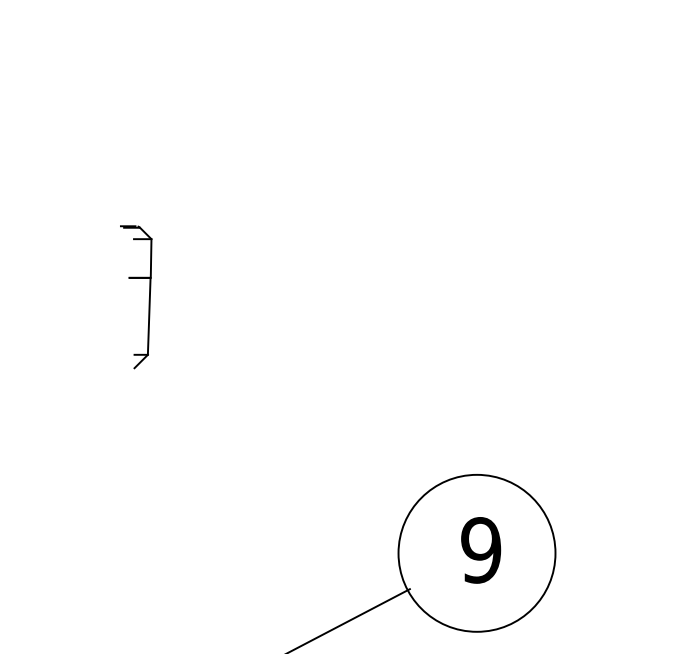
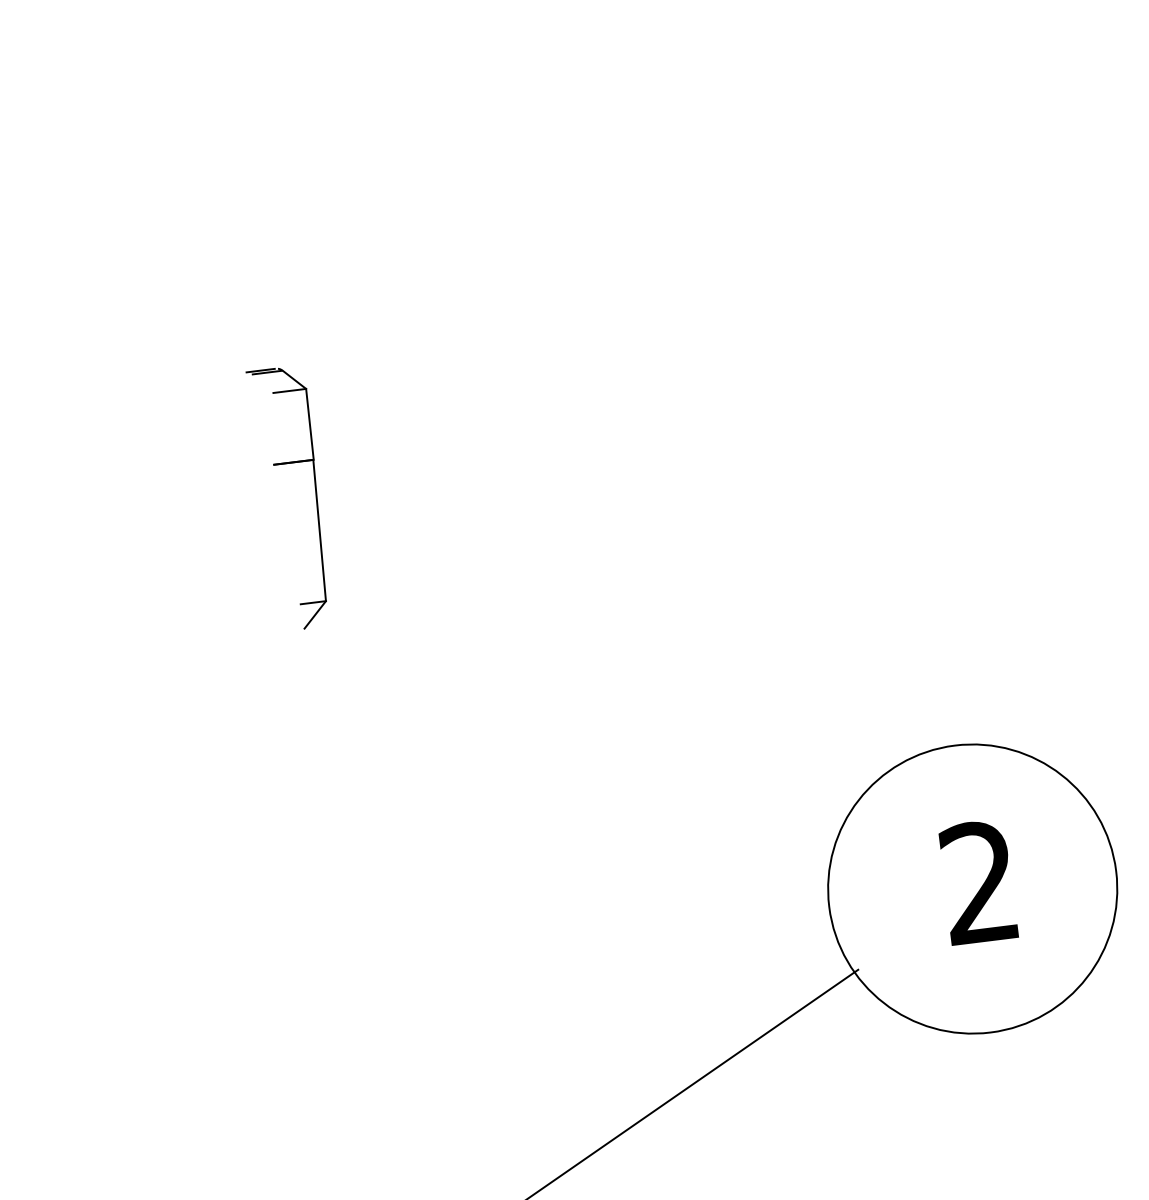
text: (481, 550) -> (980, 882), 9 -> 2

